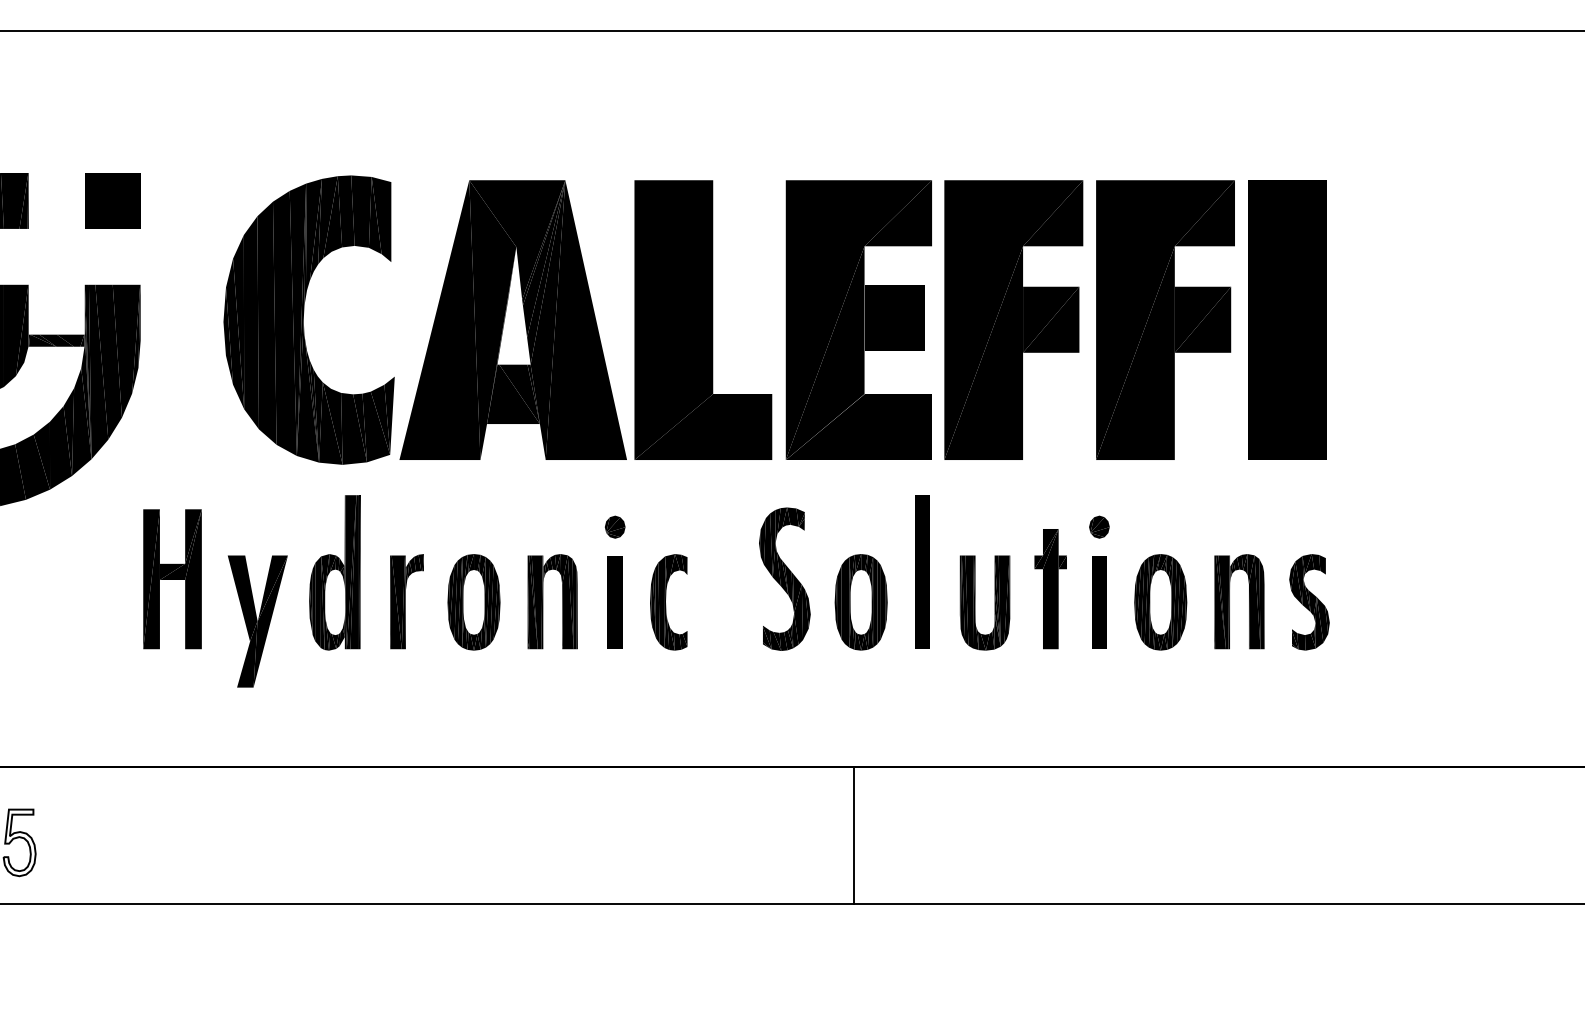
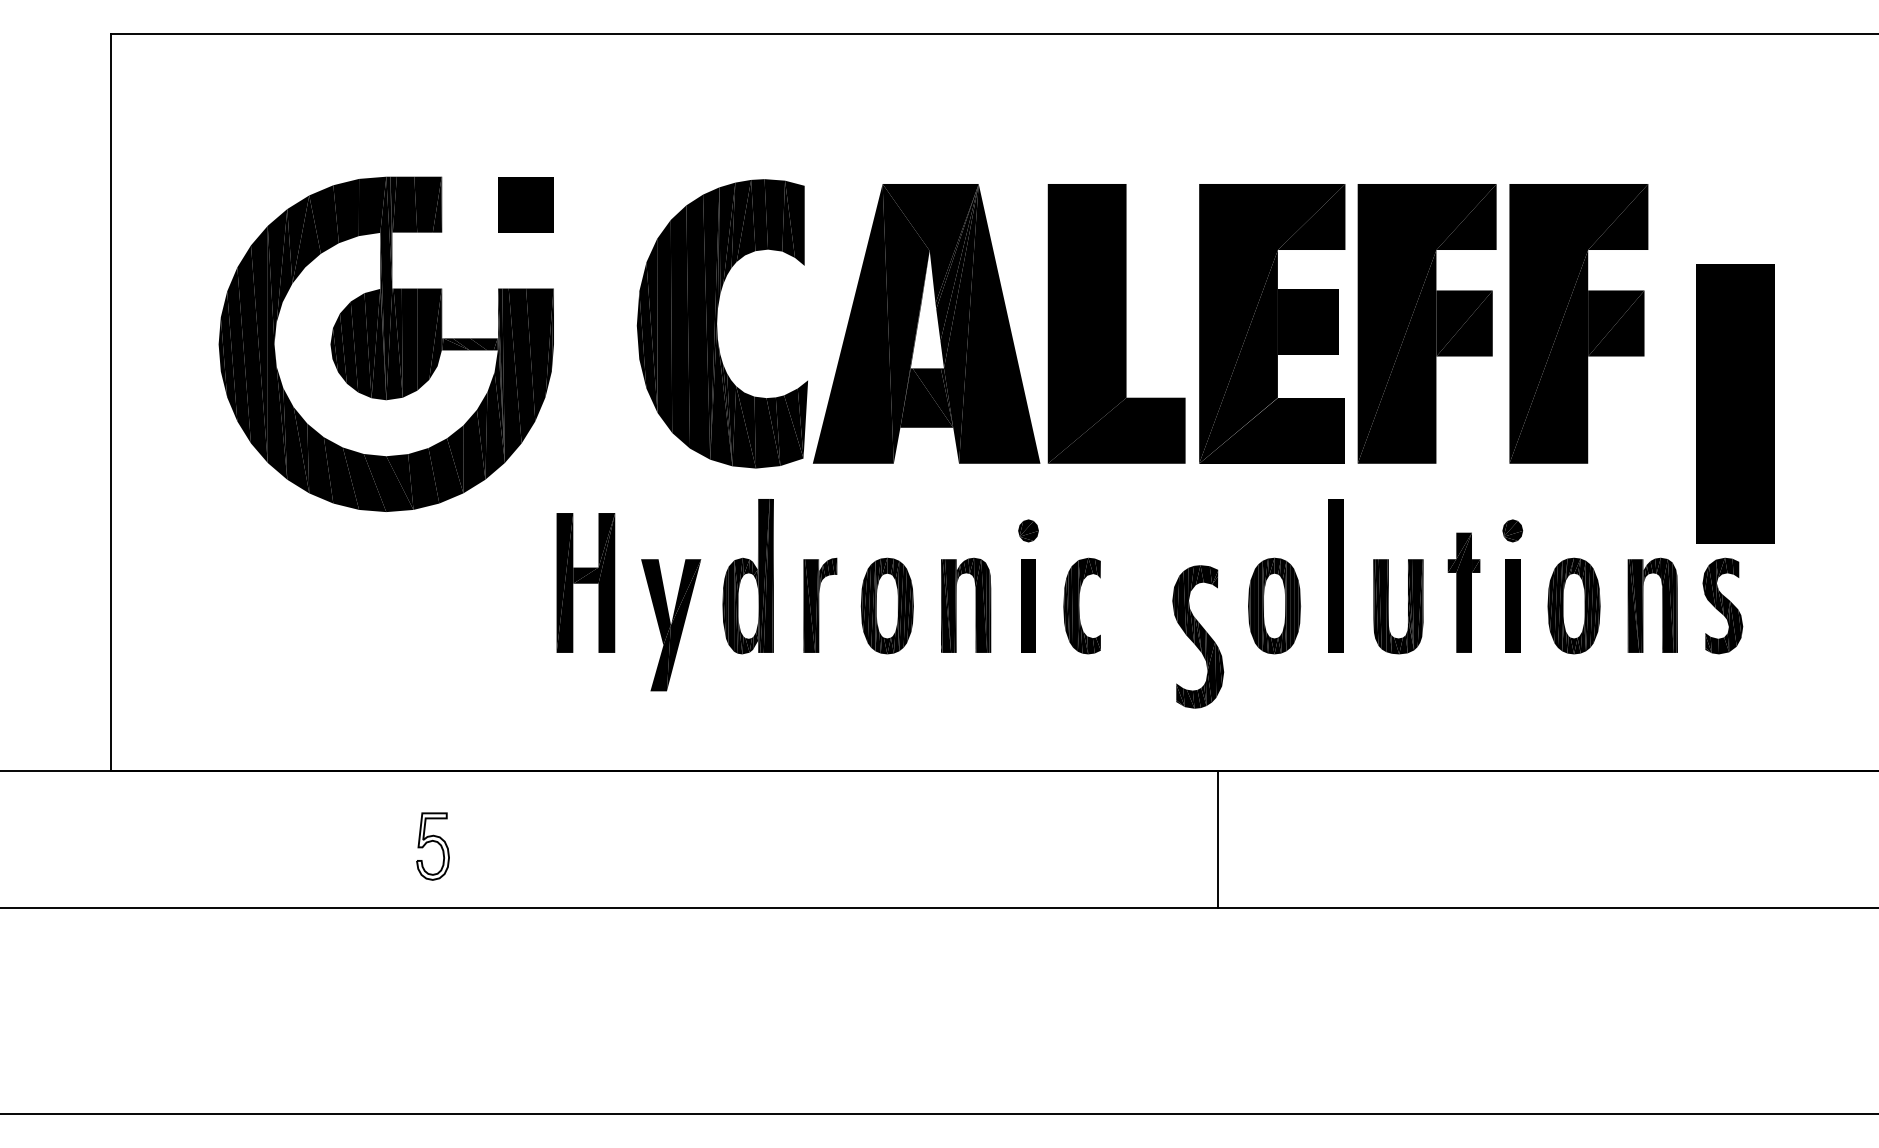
part: (1287, 319) -> (1735, 403), moved
part: (785, 578) -> (1198, 636), moved
line: (854, 835) -> (1218, 839), moved

